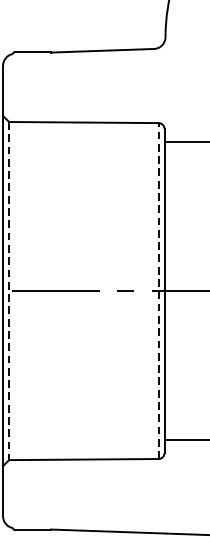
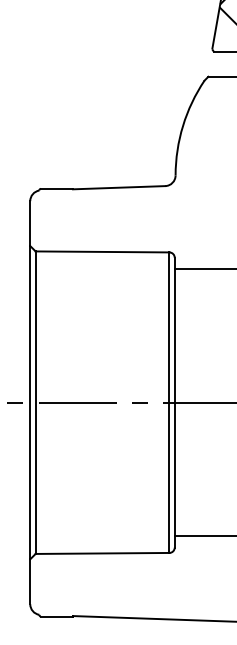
line: (158, 290) -> (169, 402), dashed -> solid
line: (8, 291) -> (35, 403), dashed -> solid

